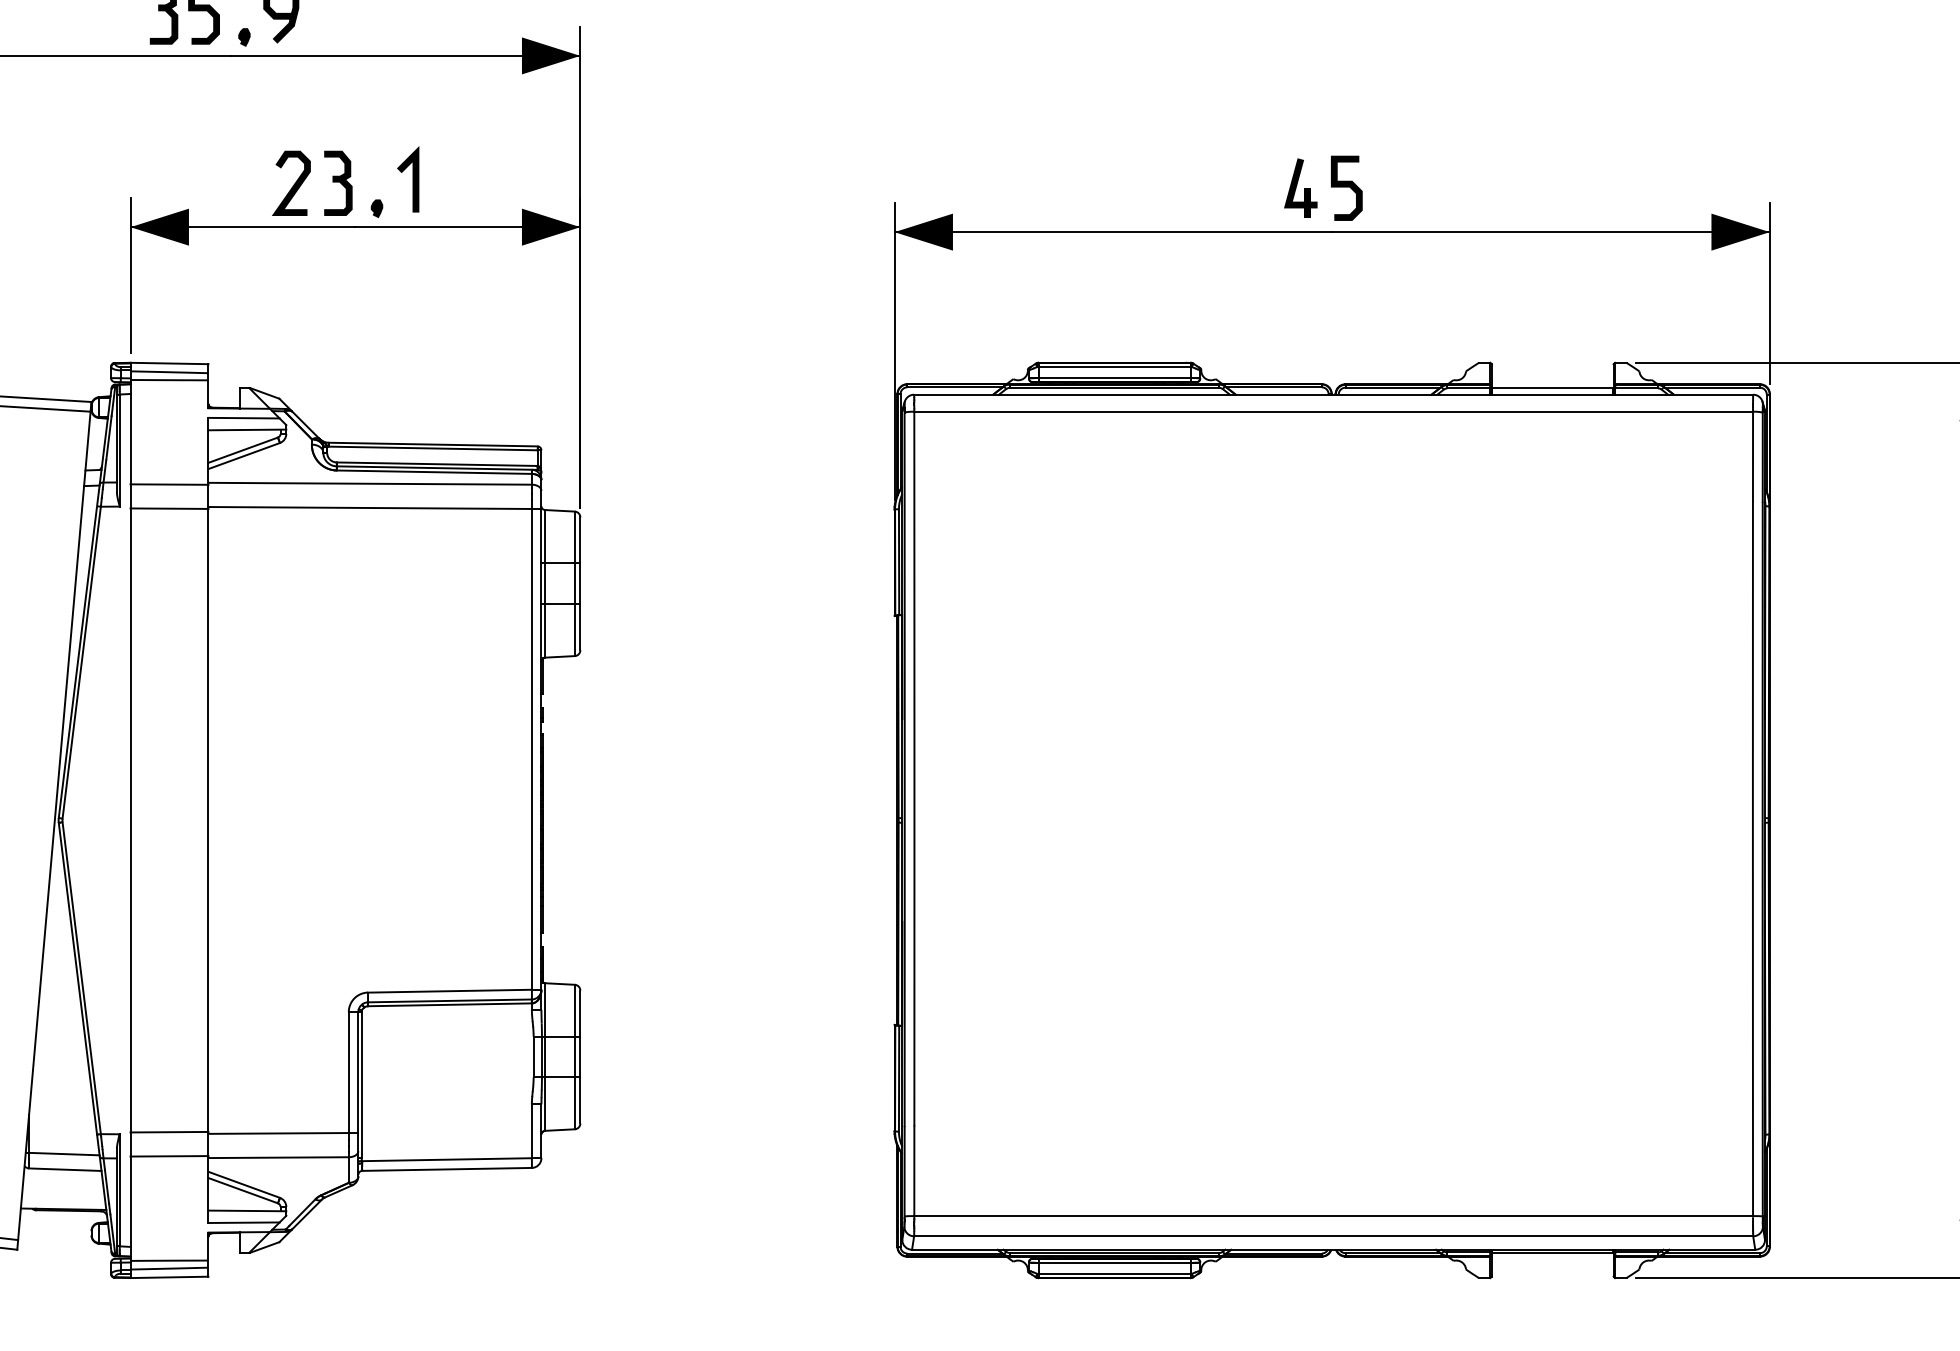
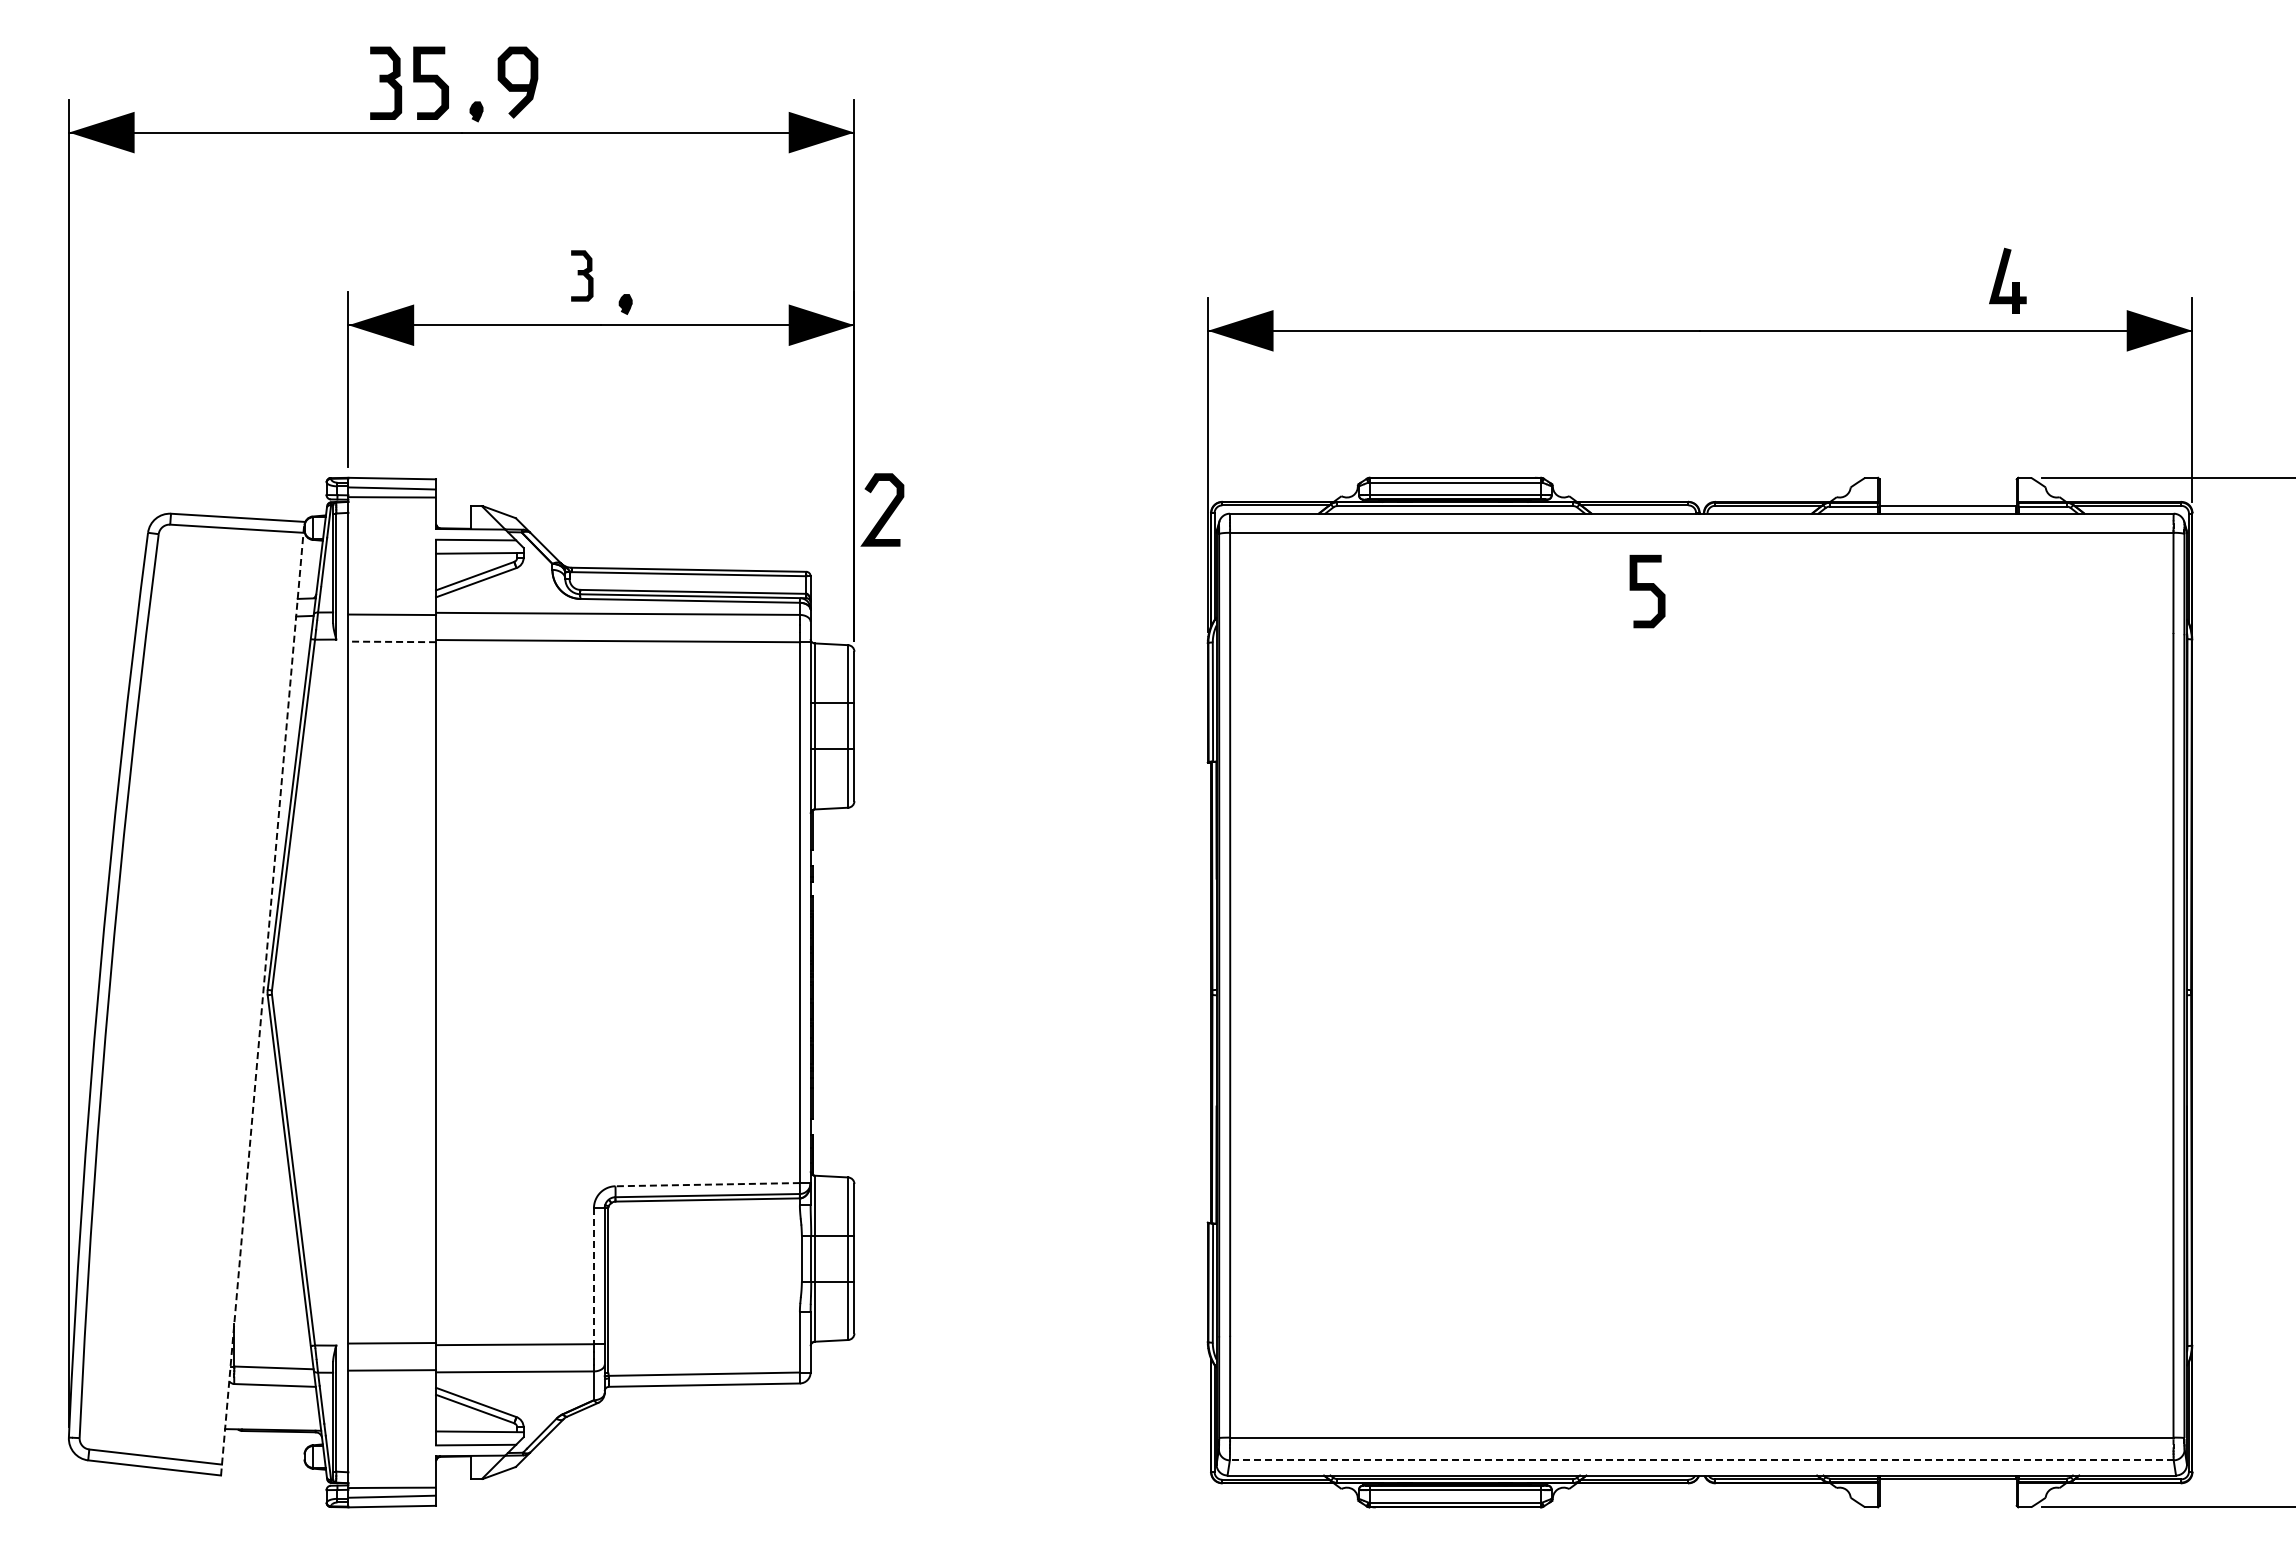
line: (412, 179) -> (665, 271), removed
part: (338, 182) -> (582, 275), size x0.7
curve: (293, 184) -> (884, 511), moved
part: (1300, 187) -> (2007, 280), moved
curve: (1346, 187) -> (1647, 590), moved
line: (169, 508) -> (392, 641), solid -> dashed
line: (54, 825) -> (262, 998), solid -> dashed
line: (449, 991) -> (707, 1184), solid -> dashed
line: (348, 1072) -> (593, 1276), solid -> dashed
line: (1333, 1236) -> (1701, 1460), solid -> dashed

